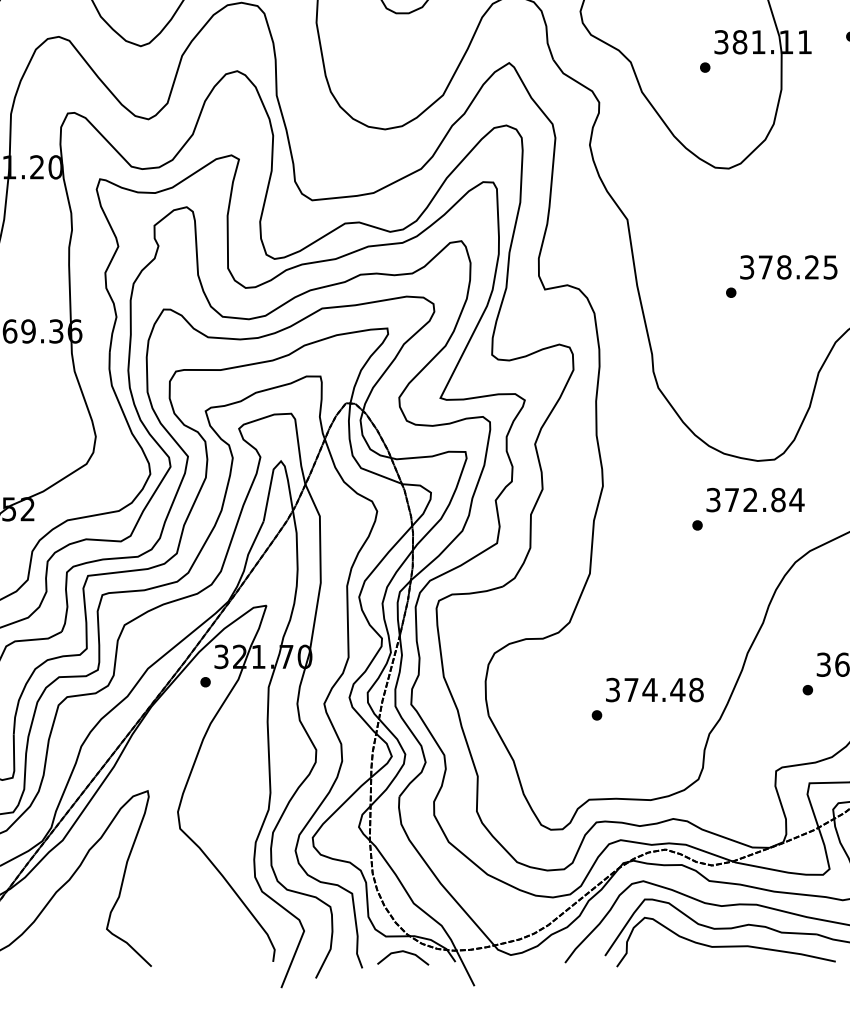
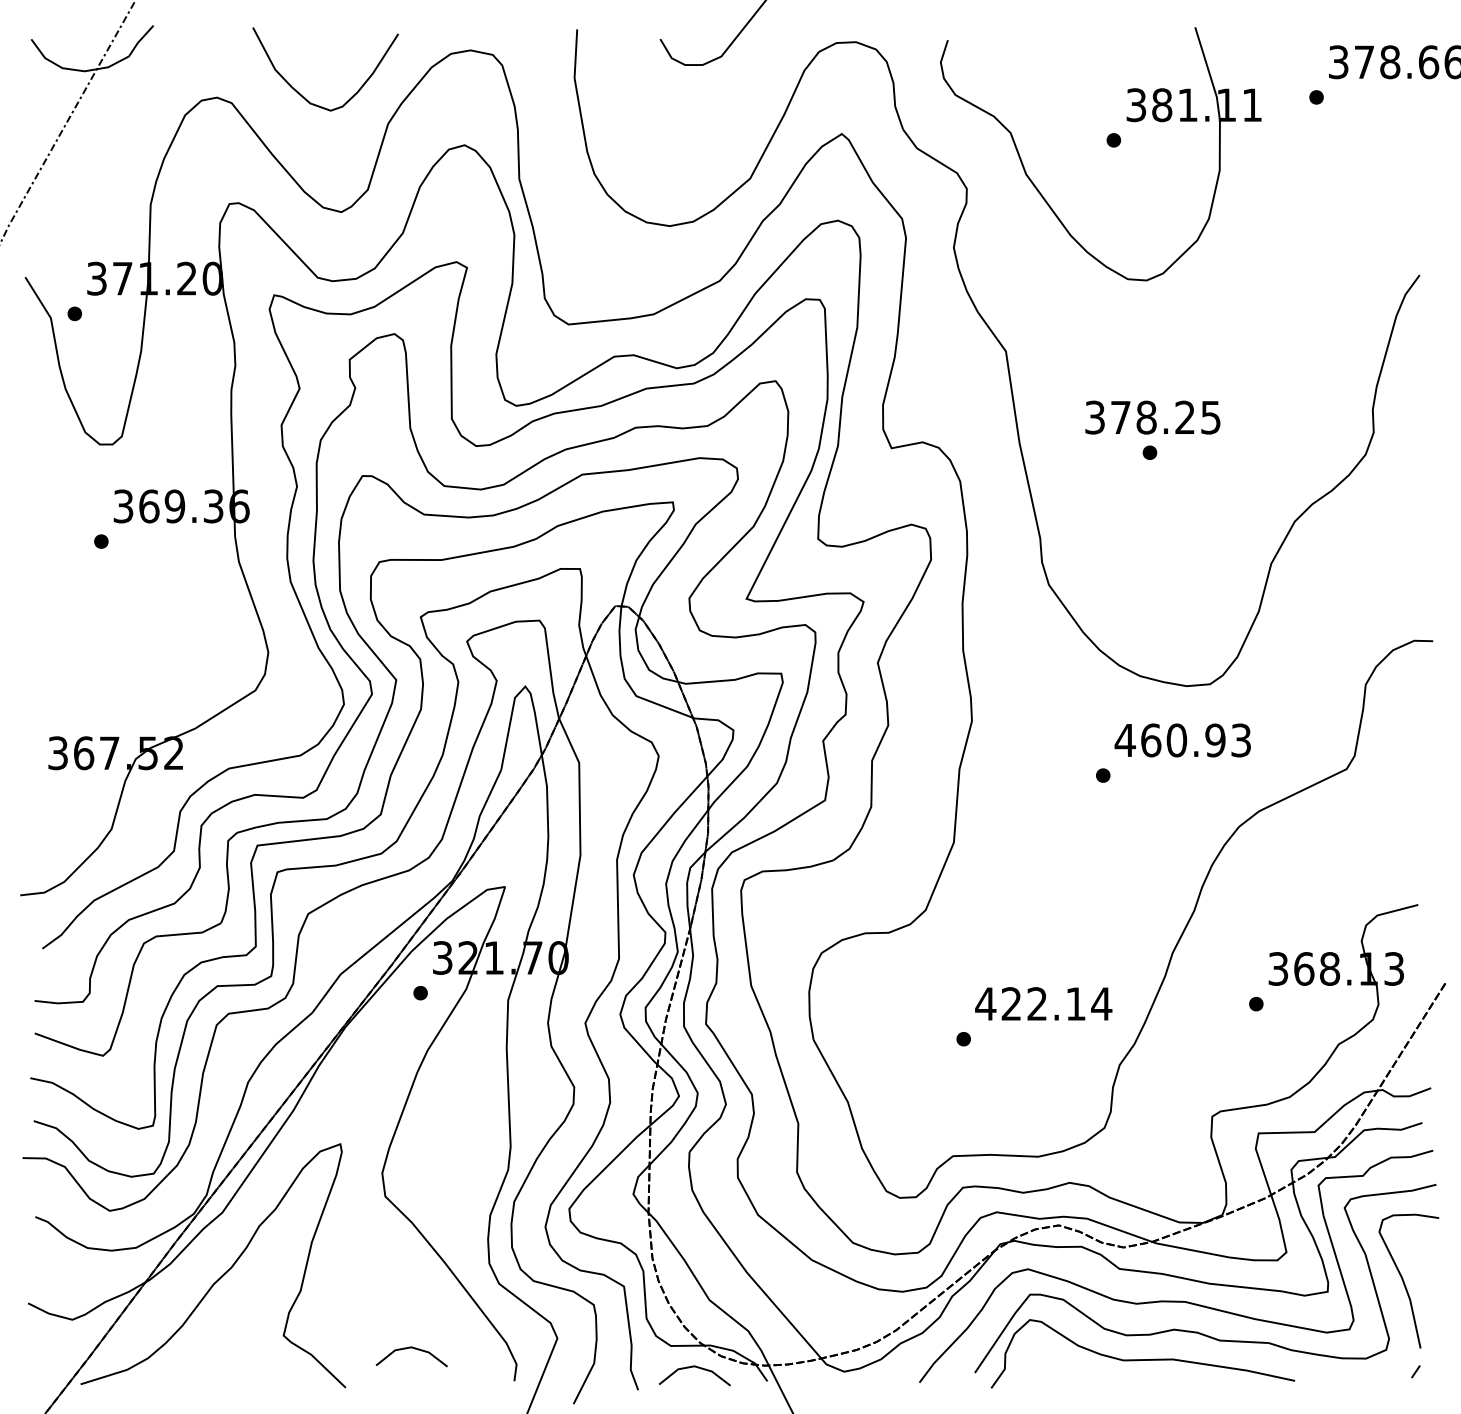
text: (788, 267) -> (1152, 417), moved
text: (754, 500) -> (1182, 740), 372.84 -> 460.93
text: (654, 689) -> (1043, 1003), 374.48 -> 422.14
line: (201, 939) -> (414, 1349), added

